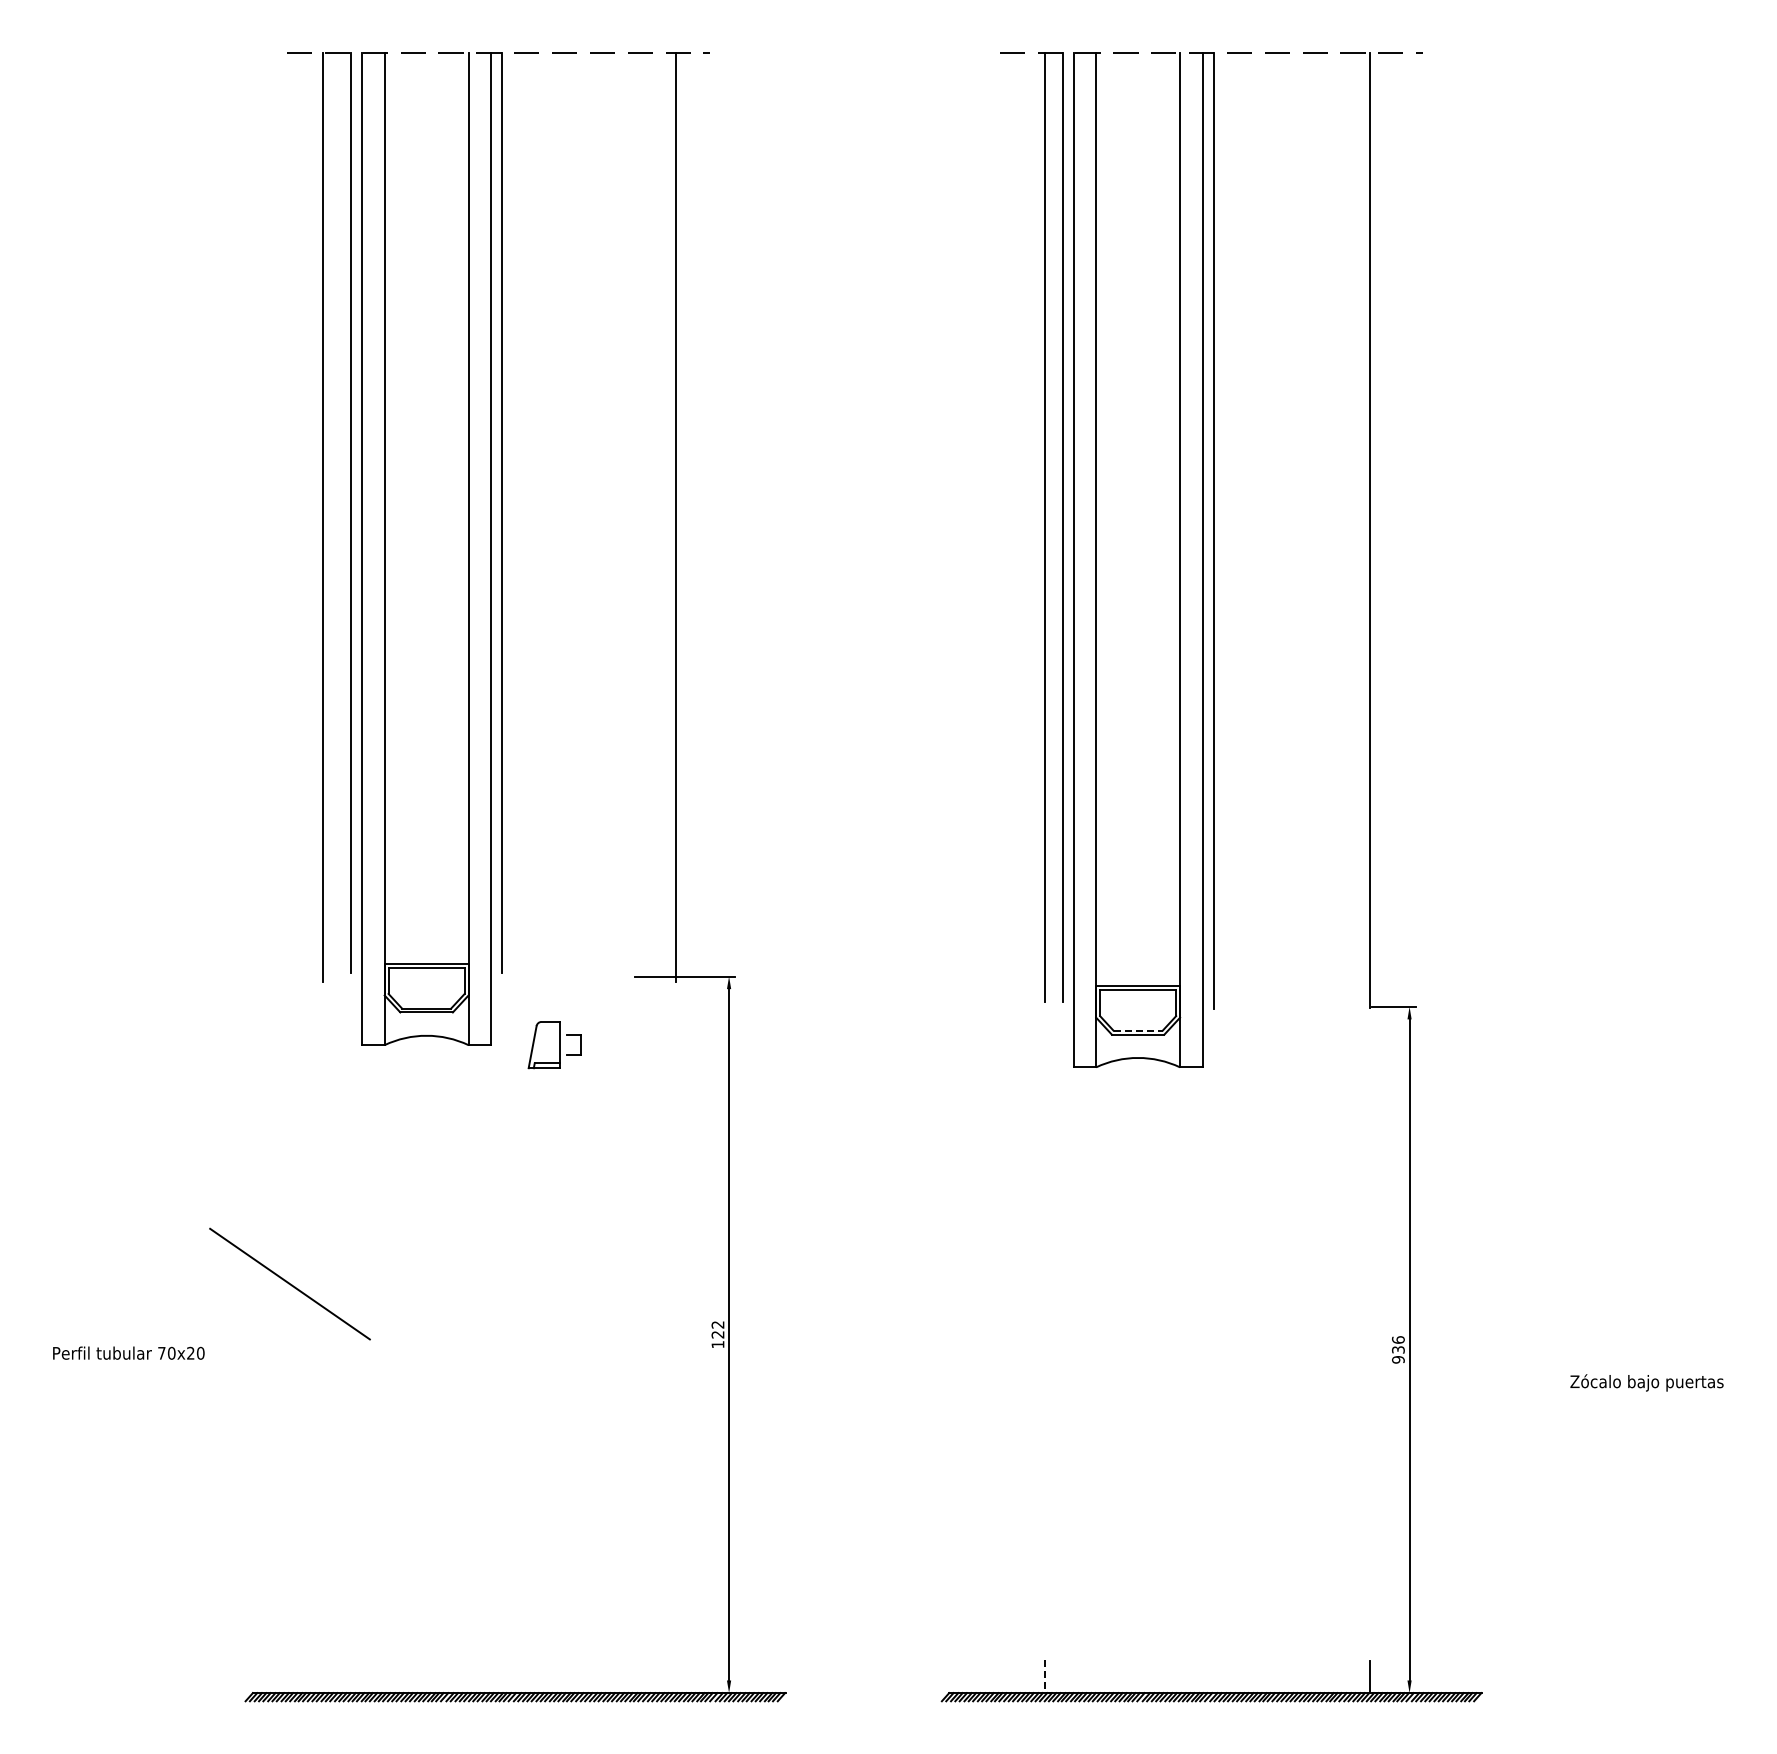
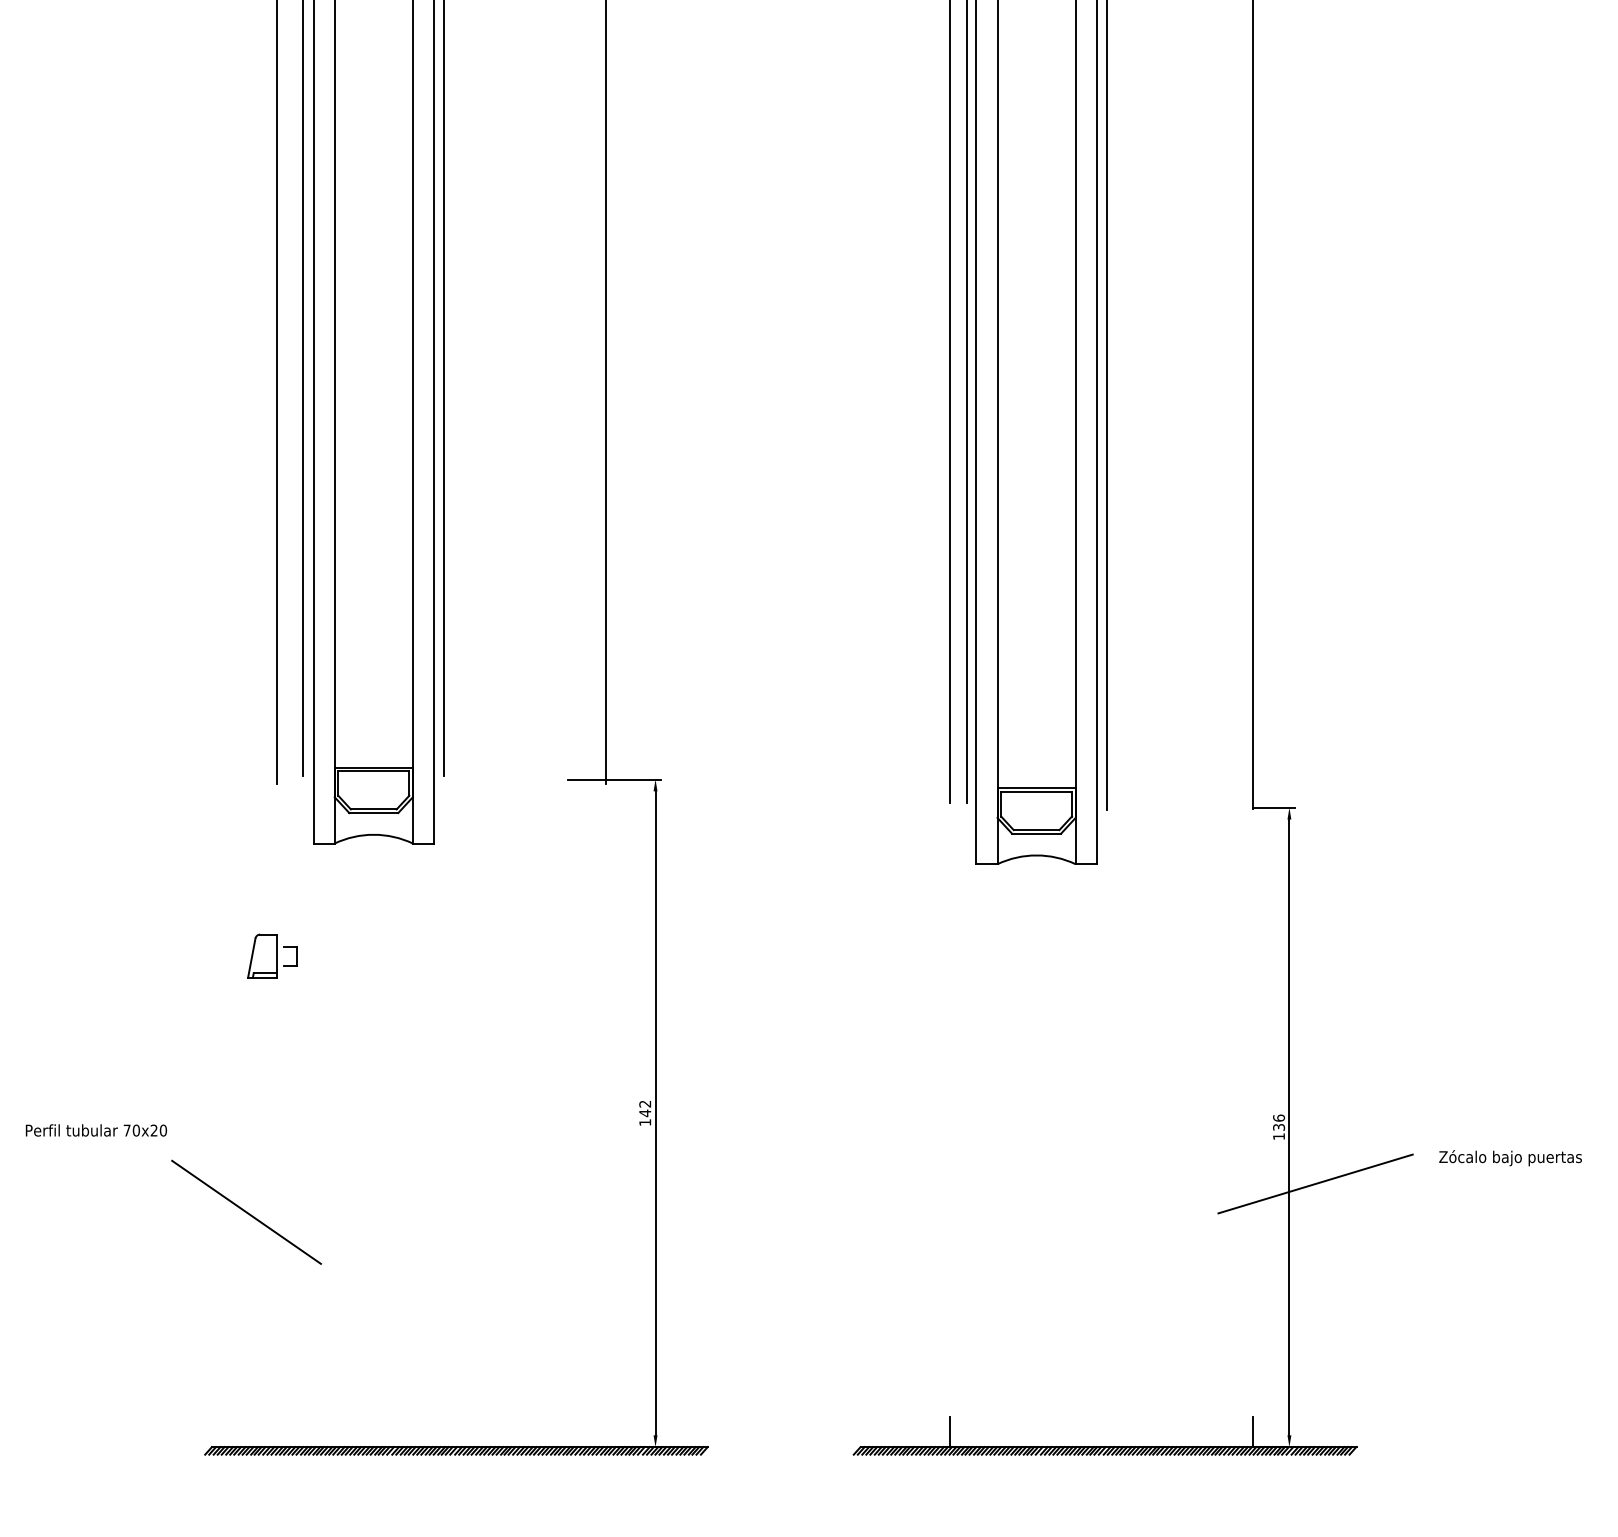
line: (1138, 1030) -> (1036, 829), dashed -> solid
part: (554, 1045) -> (272, 956), moved
line: (289, 1283) -> (246, 1211), moved
text: (717, 1334) -> (644, 1113), 122 -> 142
text: (1398, 1359) -> (1279, 1136), 936 -> 136
line: (1437, 1410) -> (1315, 1183), added
line: (1044, 1677) -> (949, 1432), dashed -> solid

